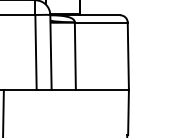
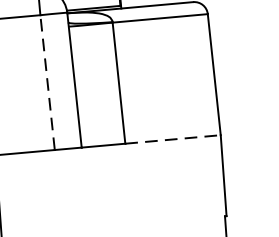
line: (36, 52) -> (48, 82), solid -> dashed
line: (102, 90) -> (173, 140), solid -> dashed

